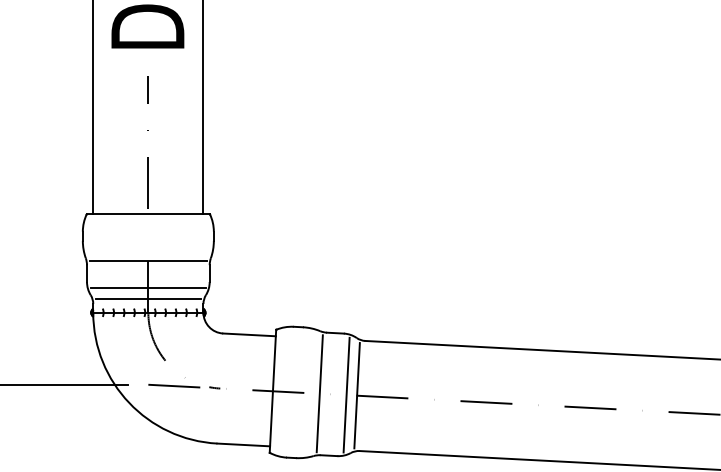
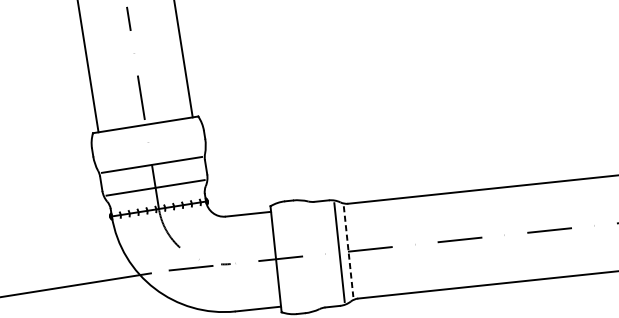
line: (148, 298) -> (157, 196), removed
line: (319, 393) -> (316, 254), removed
line: (357, 395) -> (348, 251), solid -> dashed

